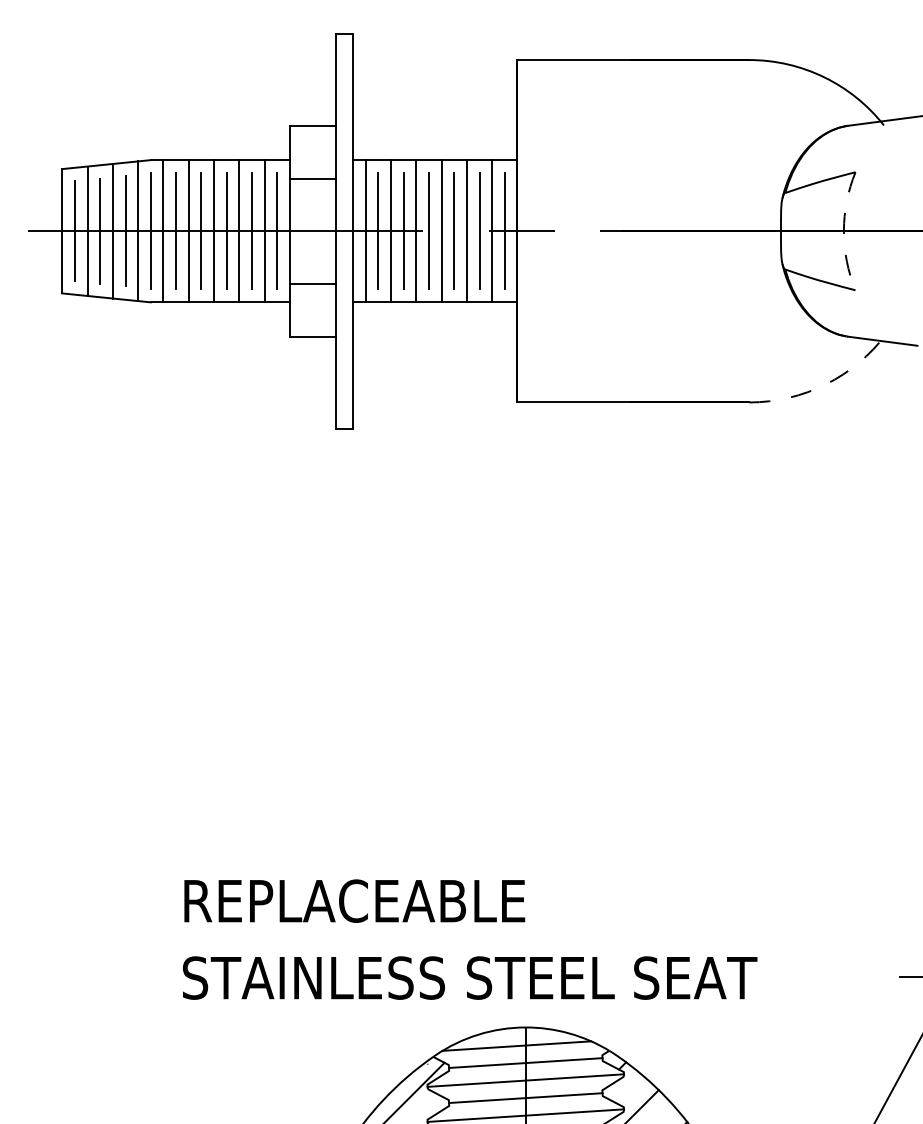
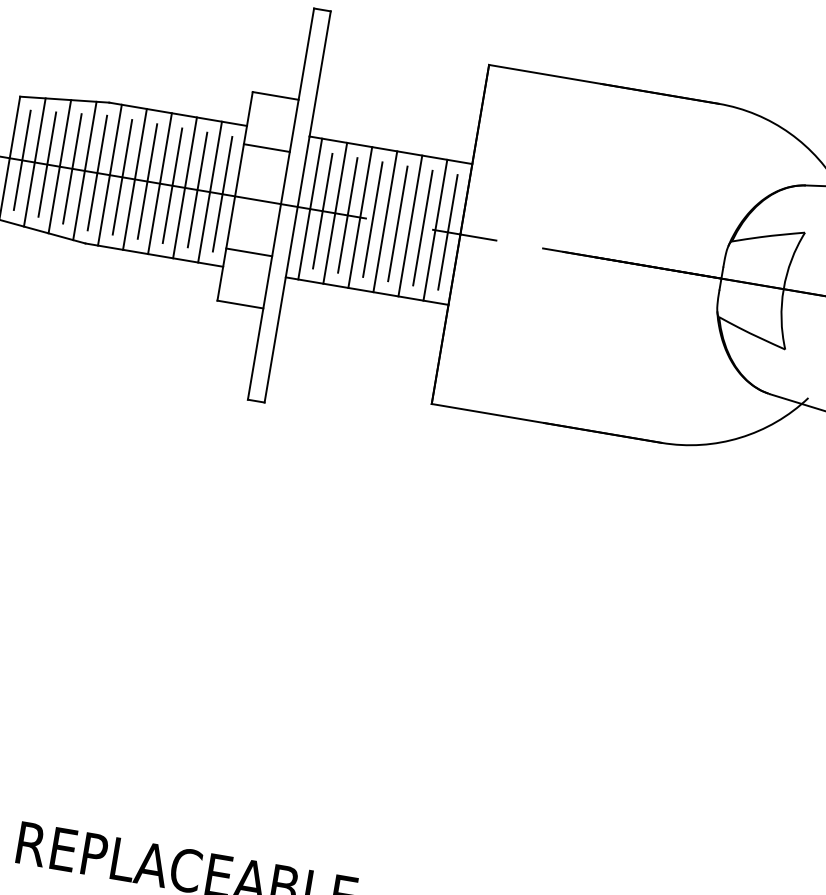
arc: (843, 231) -> (783, 289), dashed -> solid
arc: (825, 384) -> (739, 437), dashed -> solid

